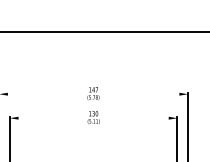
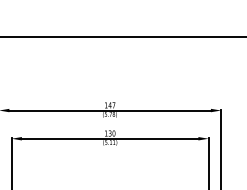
line: (93, 94) -> (109, 110), added
line: (93, 118) -> (109, 138), added

